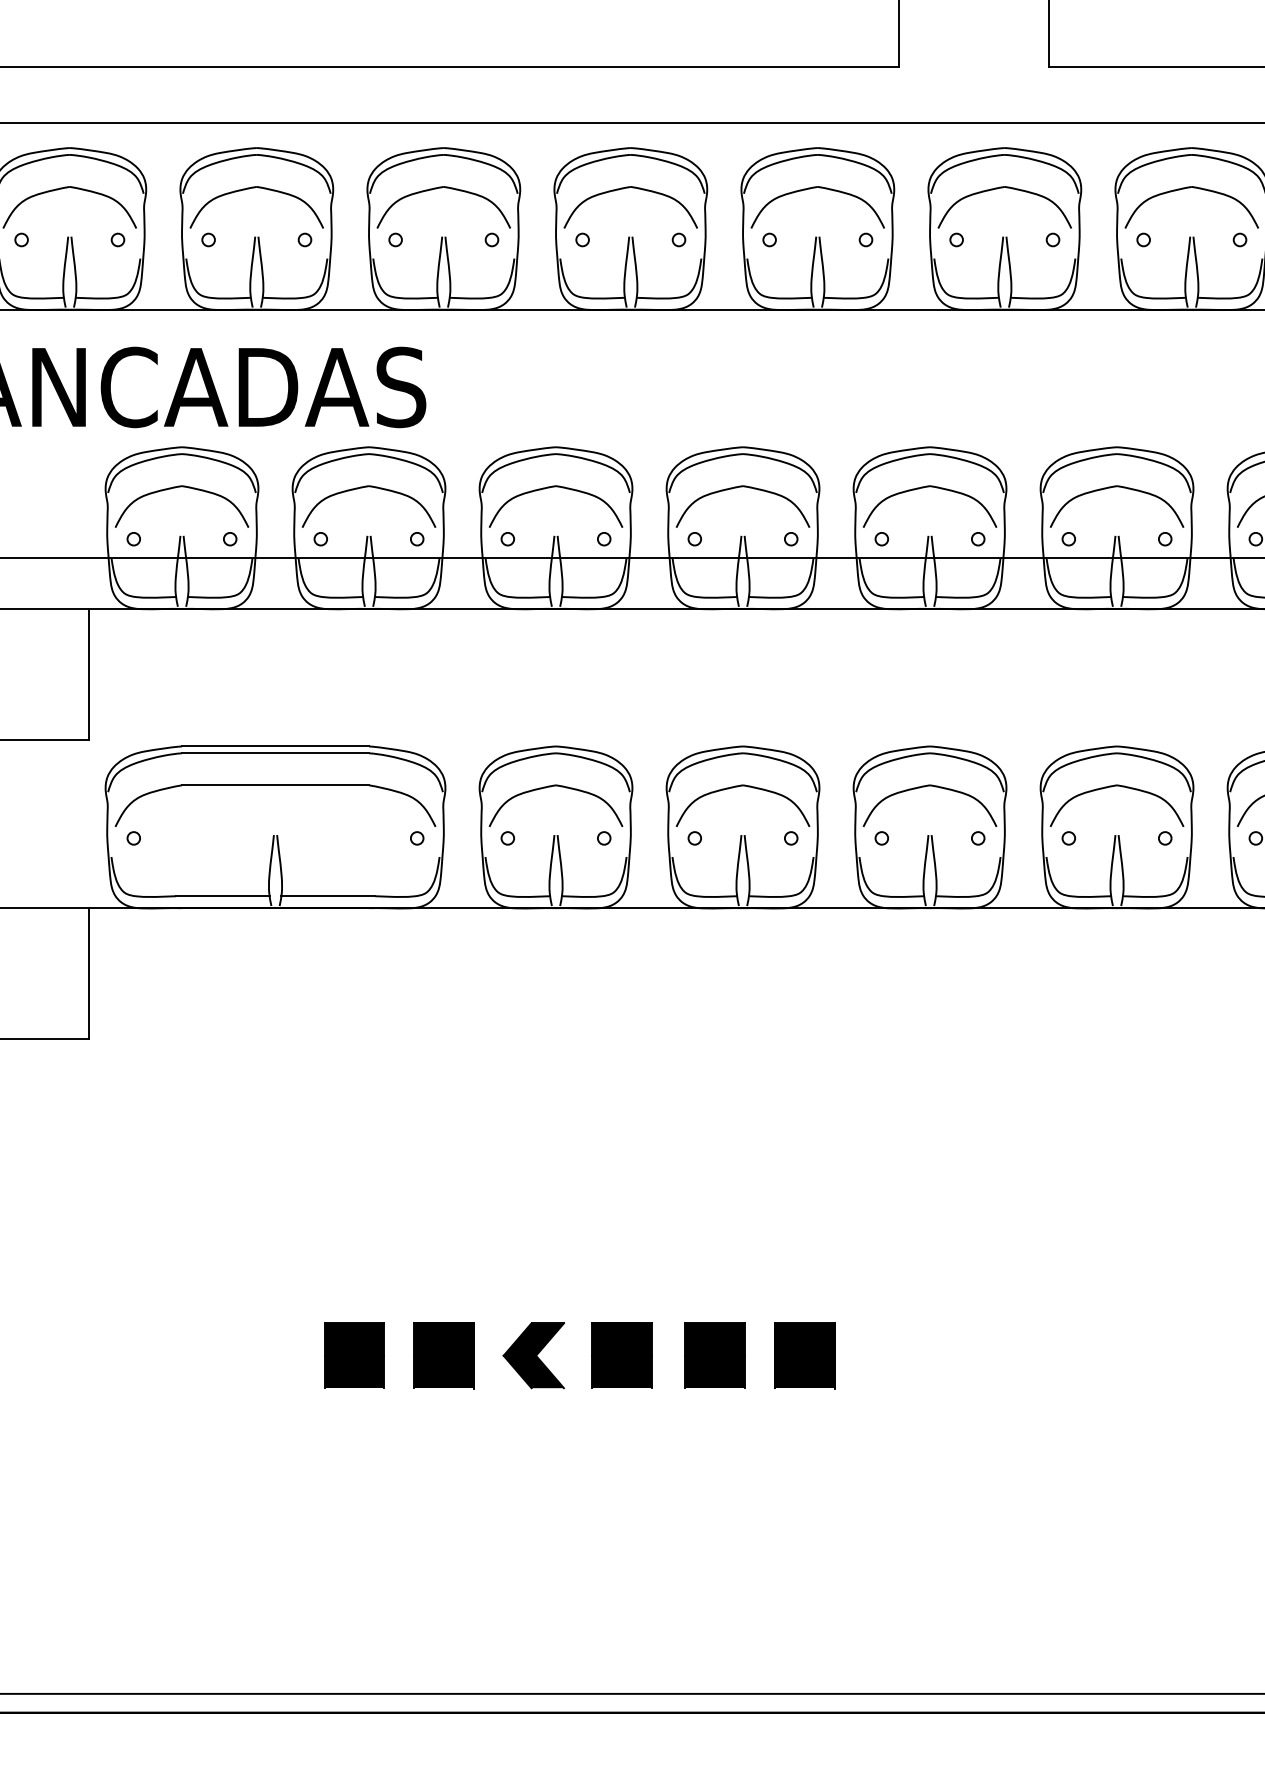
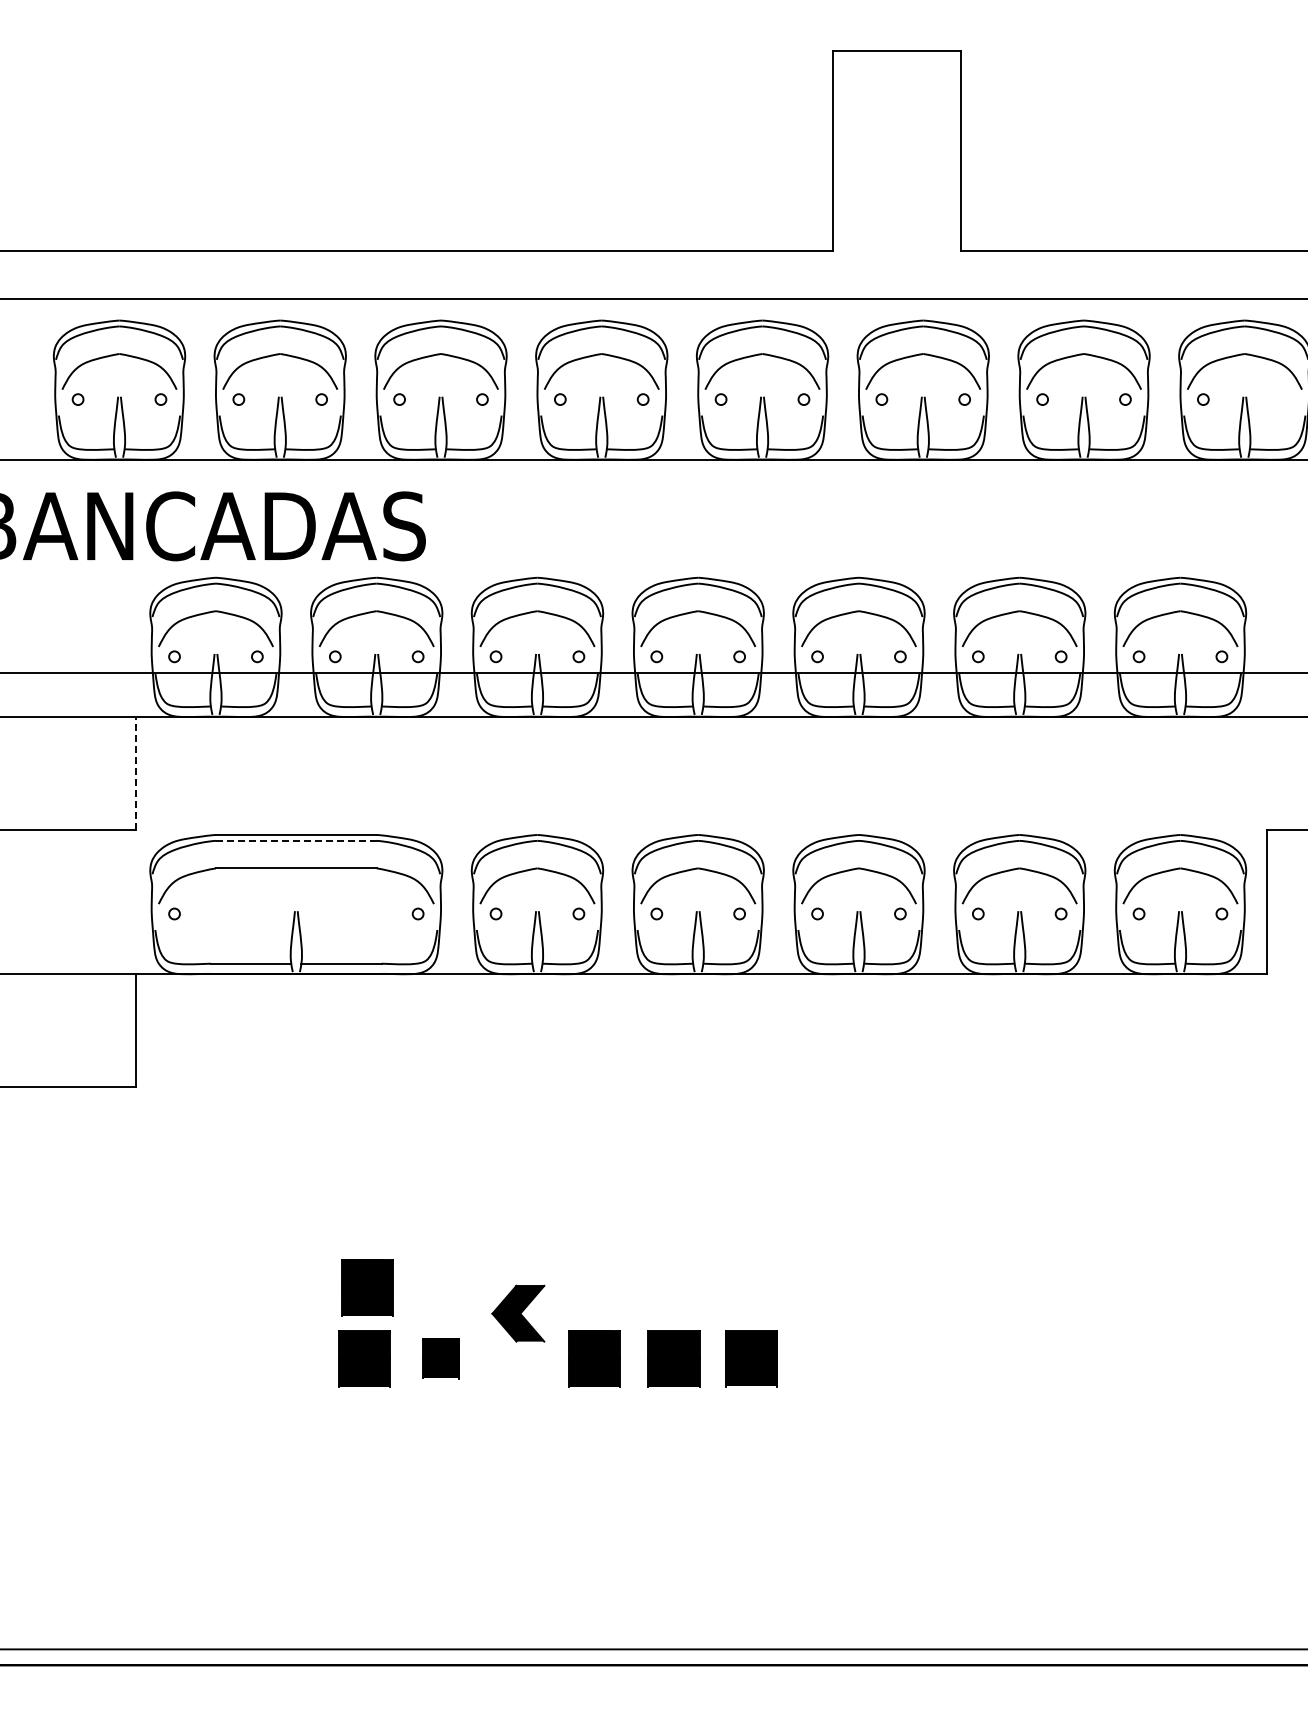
line: (88, 673) -> (135, 772), solid -> dashed
line: (275, 752) -> (296, 840), solid -> dashed
part: (358, 1272) -> (367, 1287), added
part: (444, 1355) -> (441, 1358), size x0.7
part: (533, 1355) -> (518, 1313), moved

